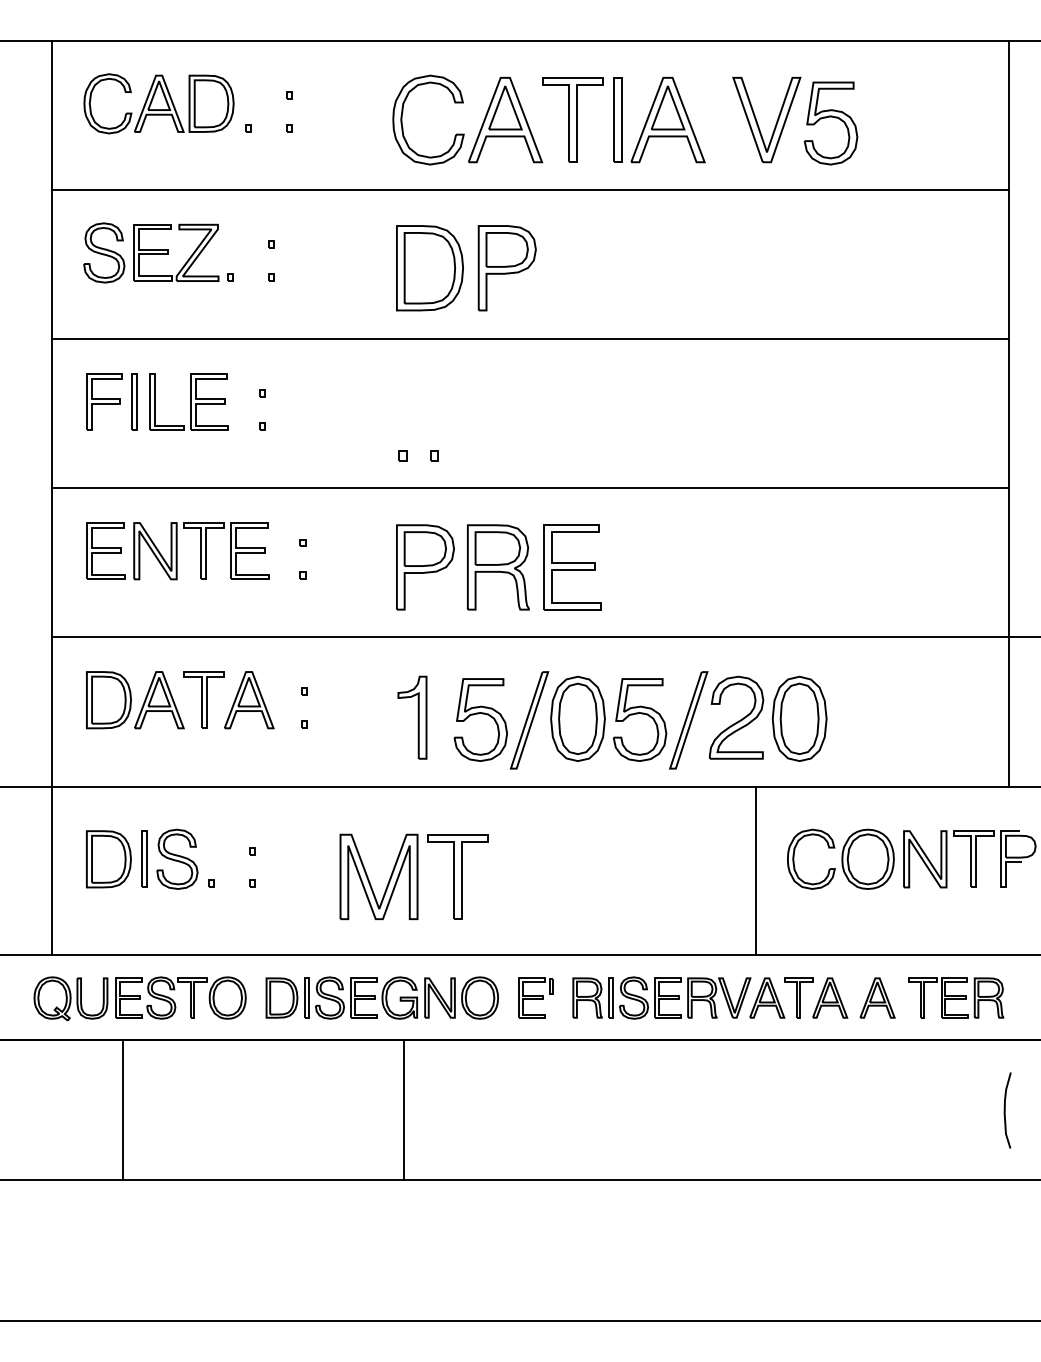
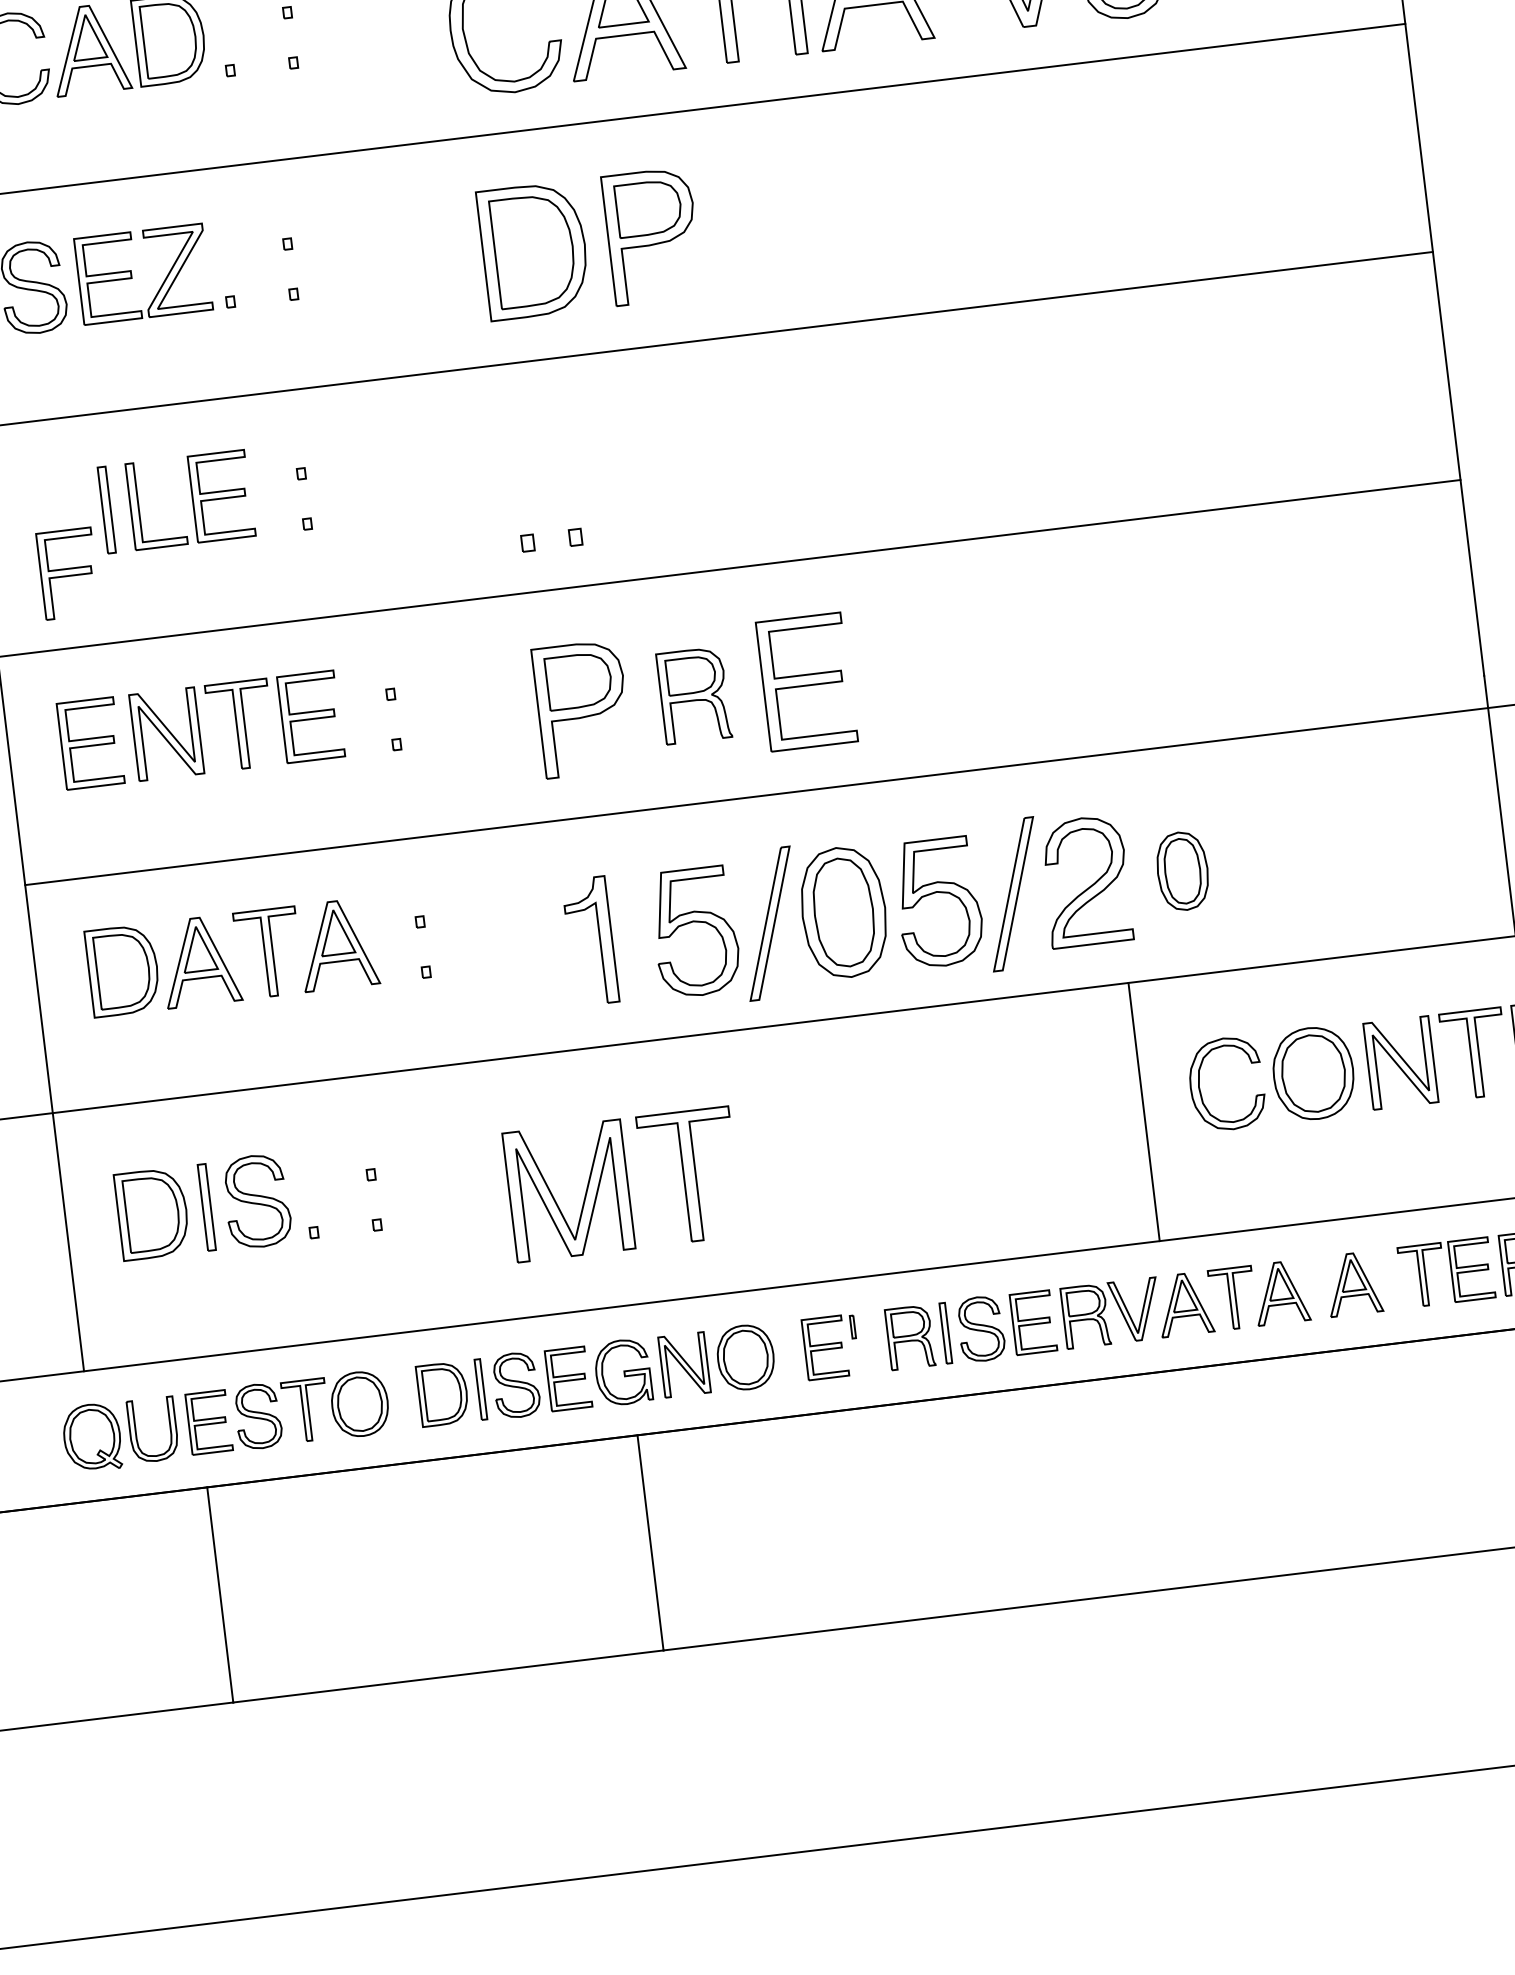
part: (104, 401) -> (68, 572), moved
part: (498, 567) -> (694, 695), size x0.7
part: (799, 718) -> (1182, 870), size x0.6

